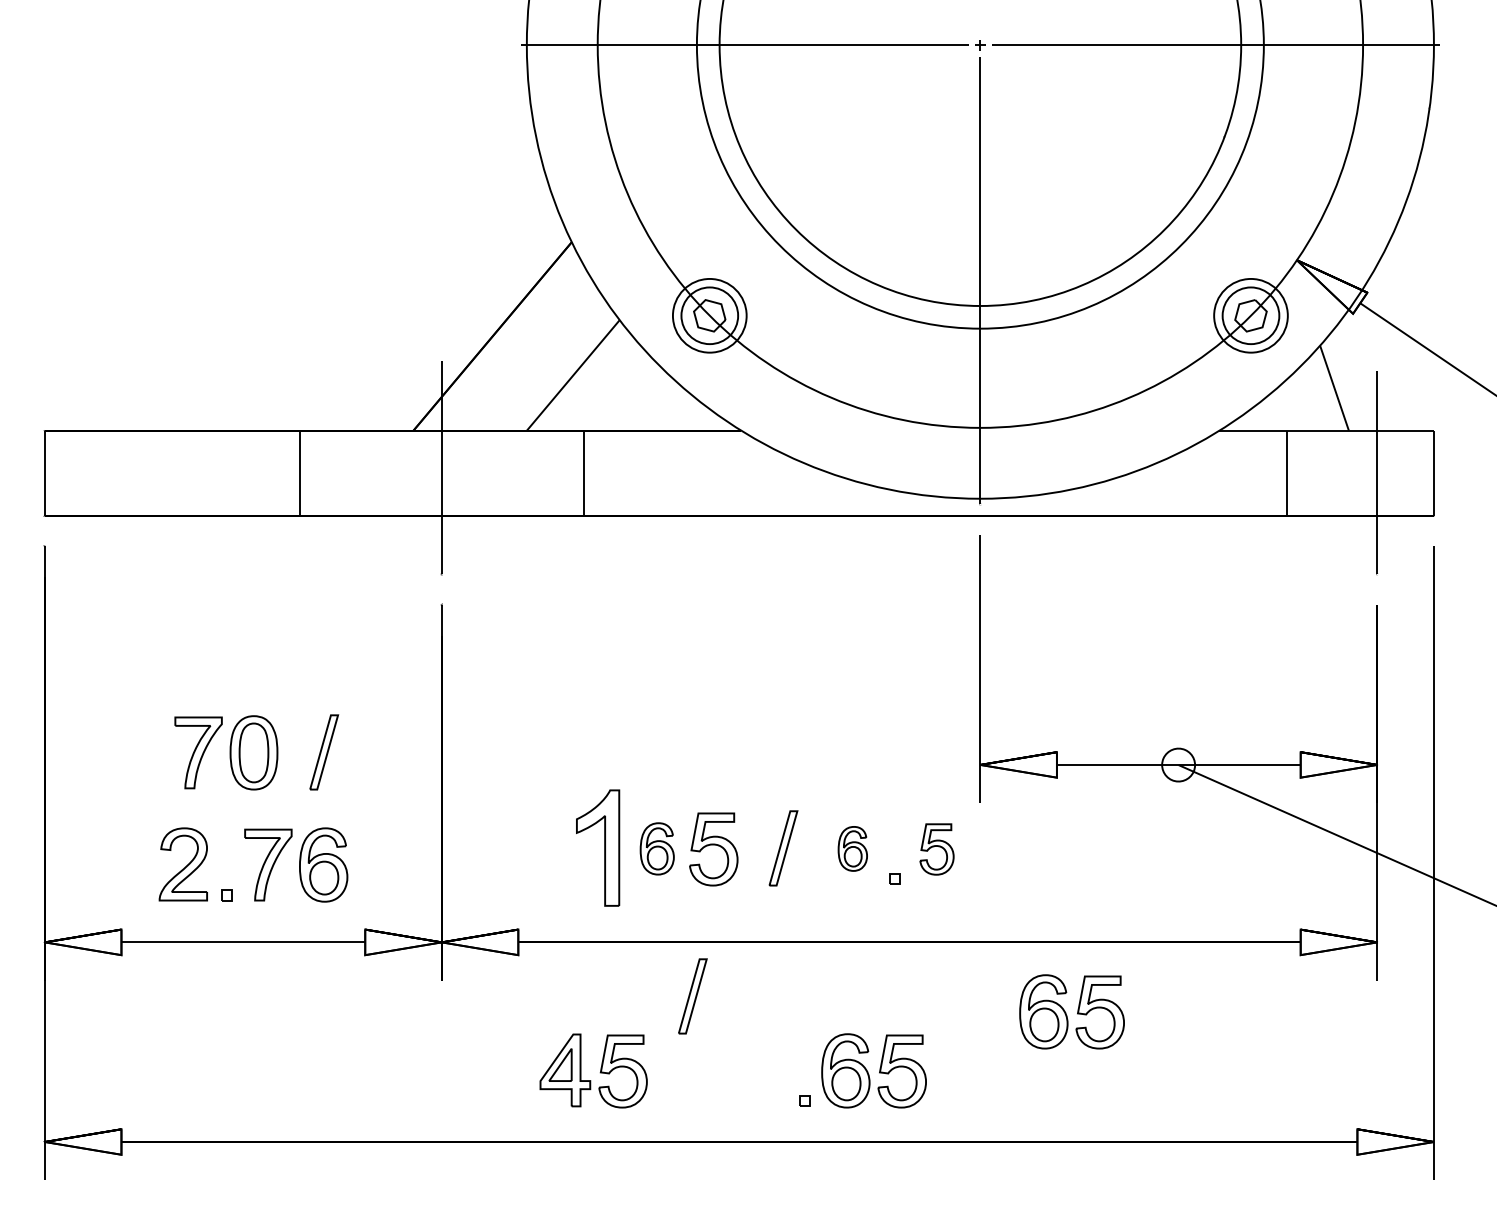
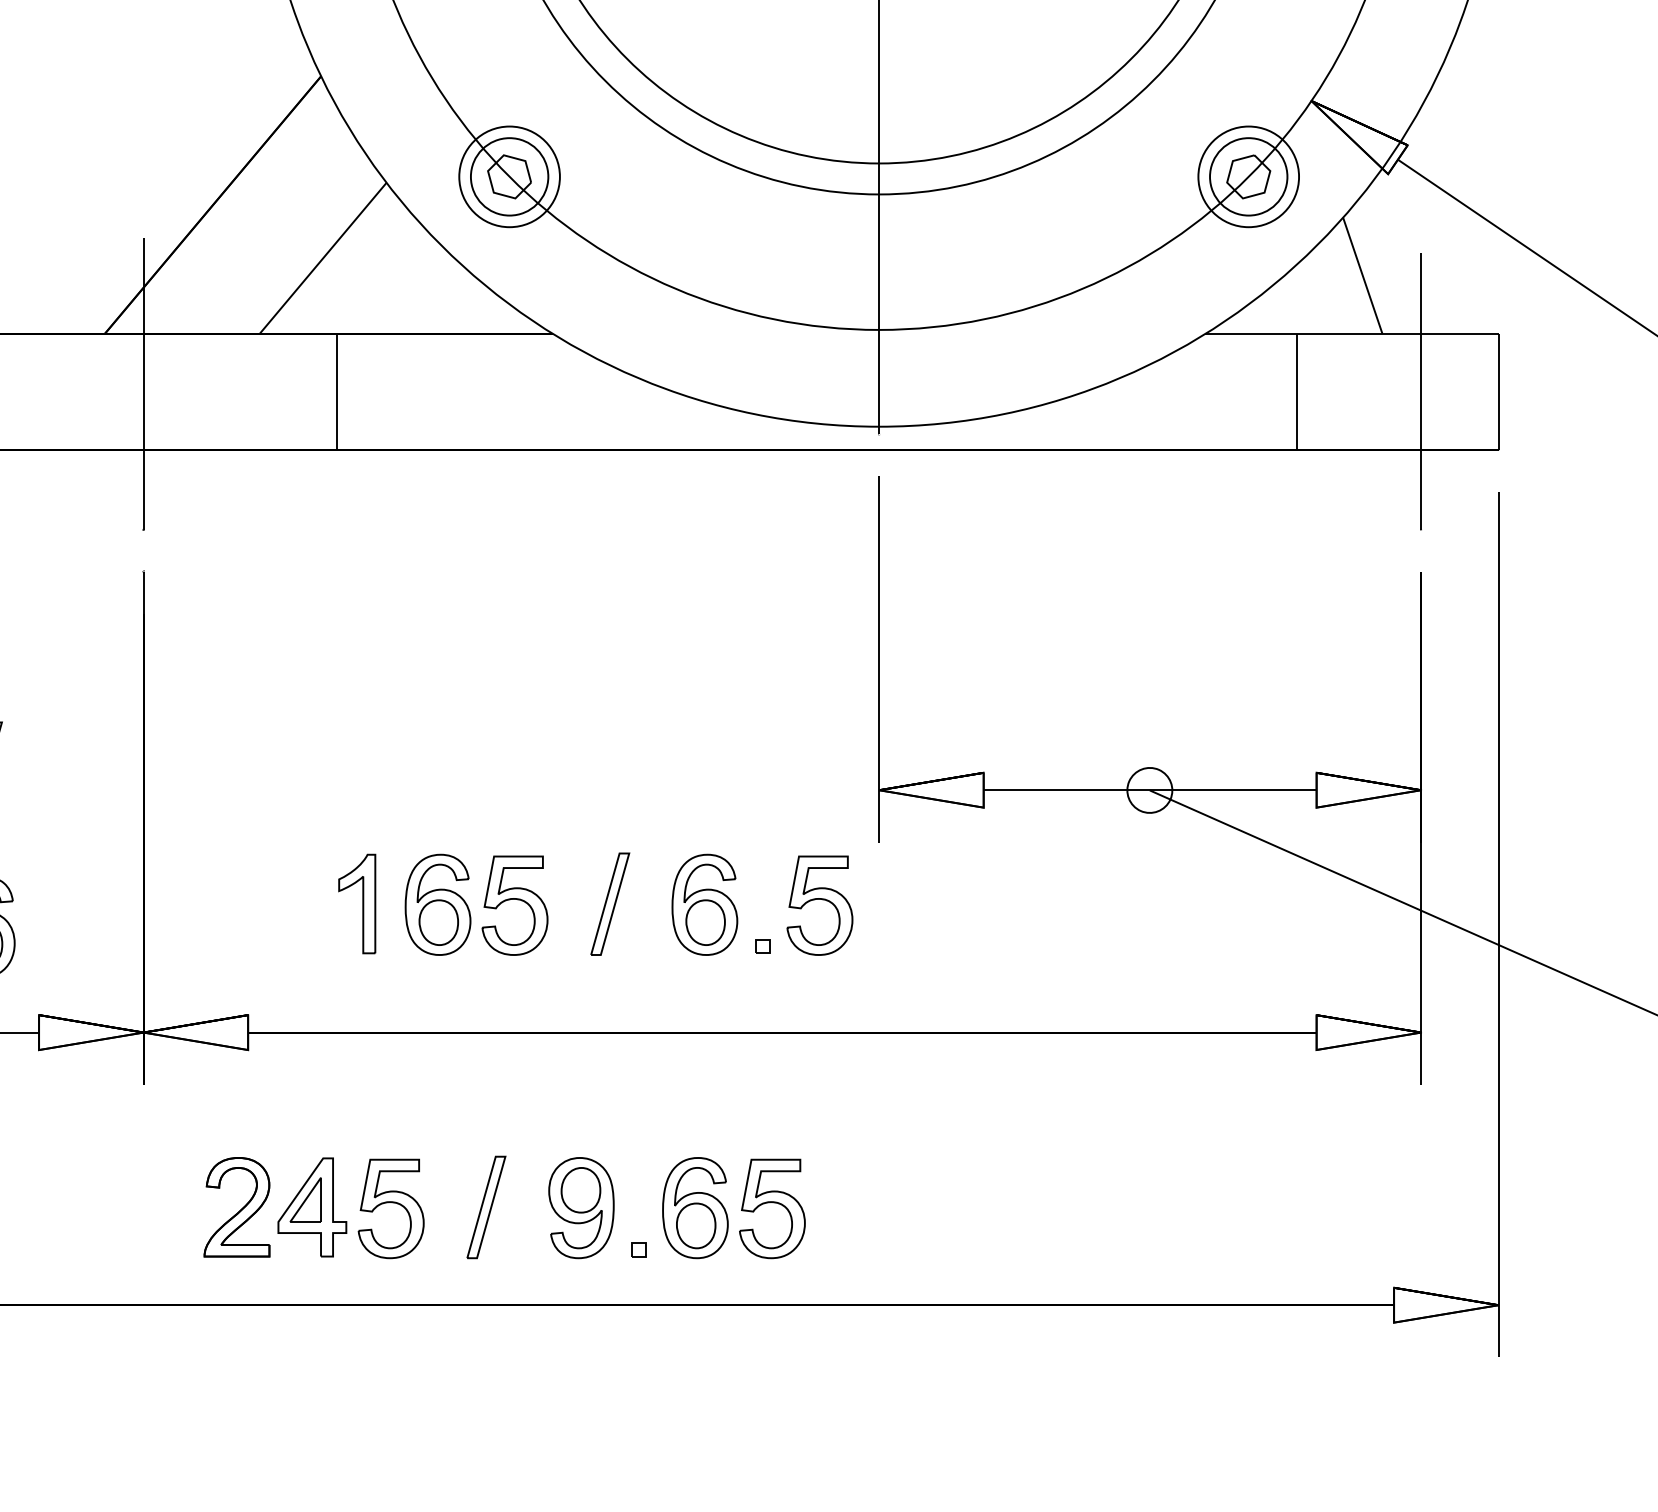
part: (598, 848) -> (357, 904), size x0.62
part: (656, 848) -> (436, 904), size x1.43
part: (852, 848) -> (704, 904), size x1.67
part: (936, 849) -> (819, 905), size x1.43
part: (692, 996) -> (485, 1207), moved
part: (1071, 1011) -> (1003, 1126), removed
part: (509, 1070) -> (236, 1207), added
part: (761, 1070) -> (580, 1207), added

